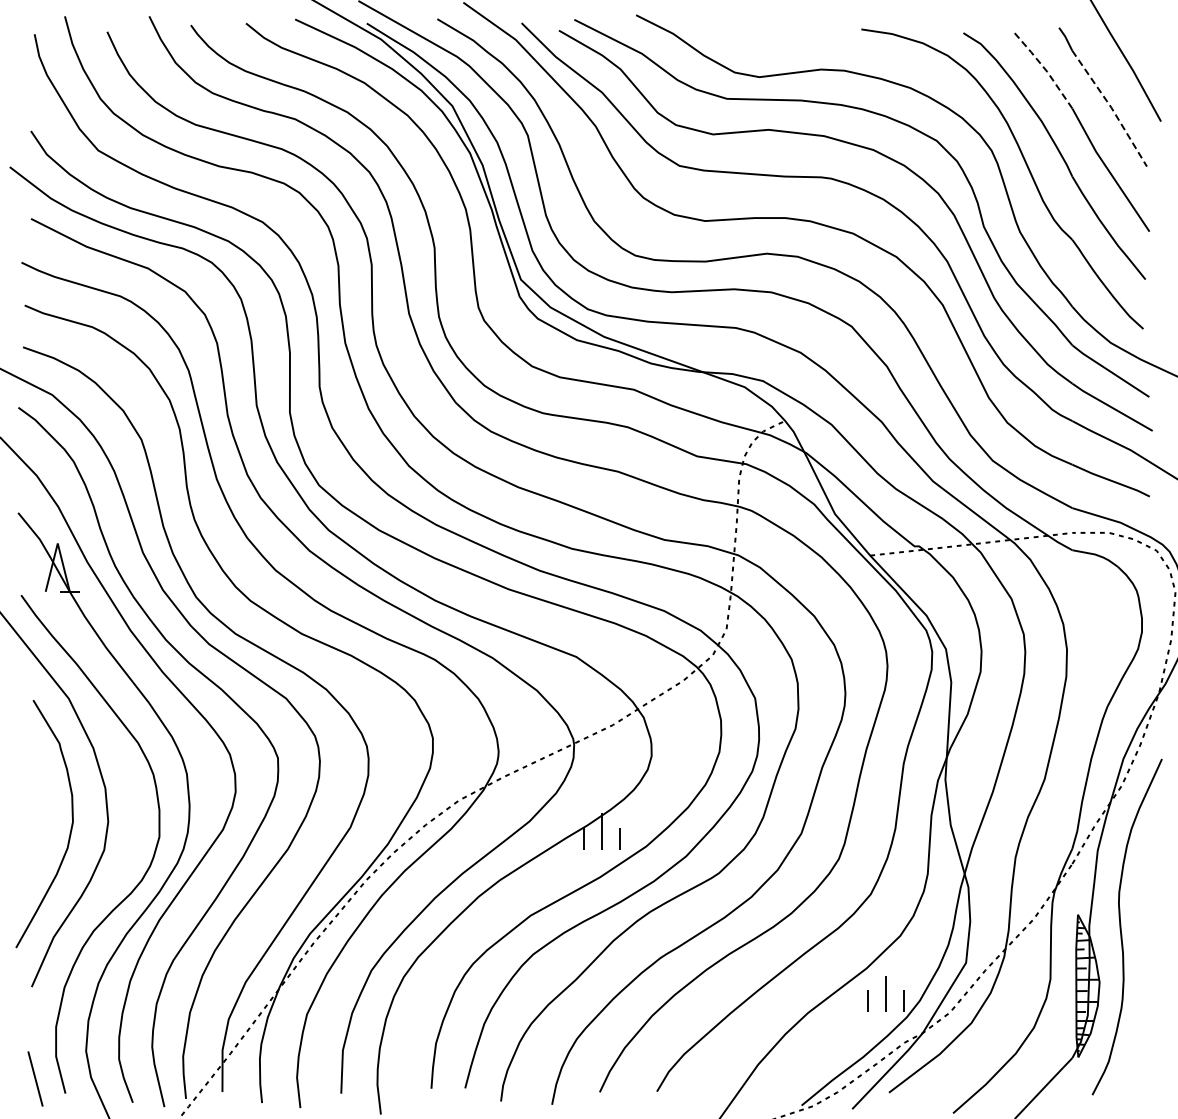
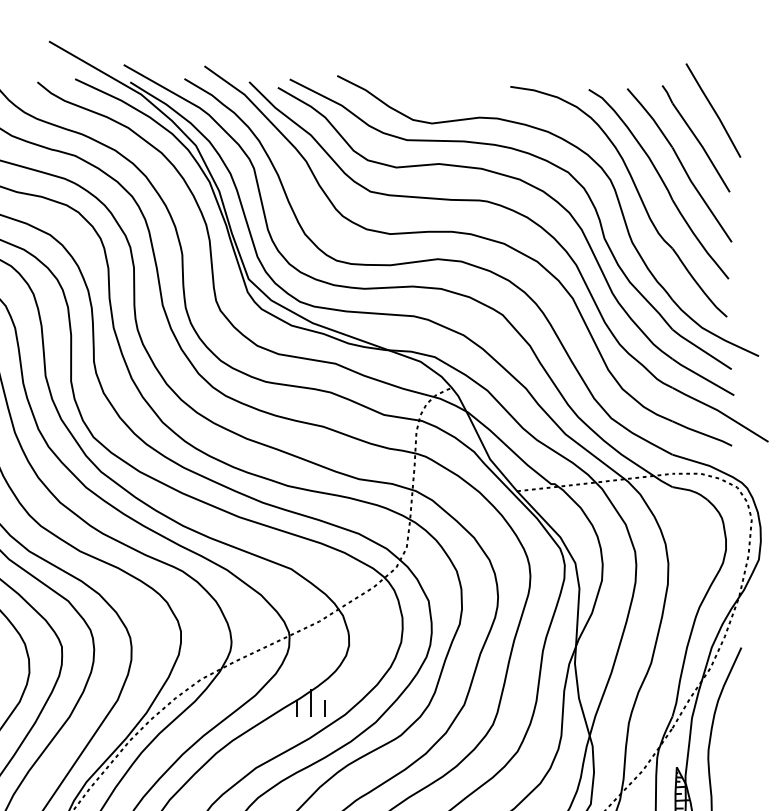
line: (1044, 68) -> (651, 116), dashed -> solid
line: (1111, 107) -> (702, 146), dashed -> solid

